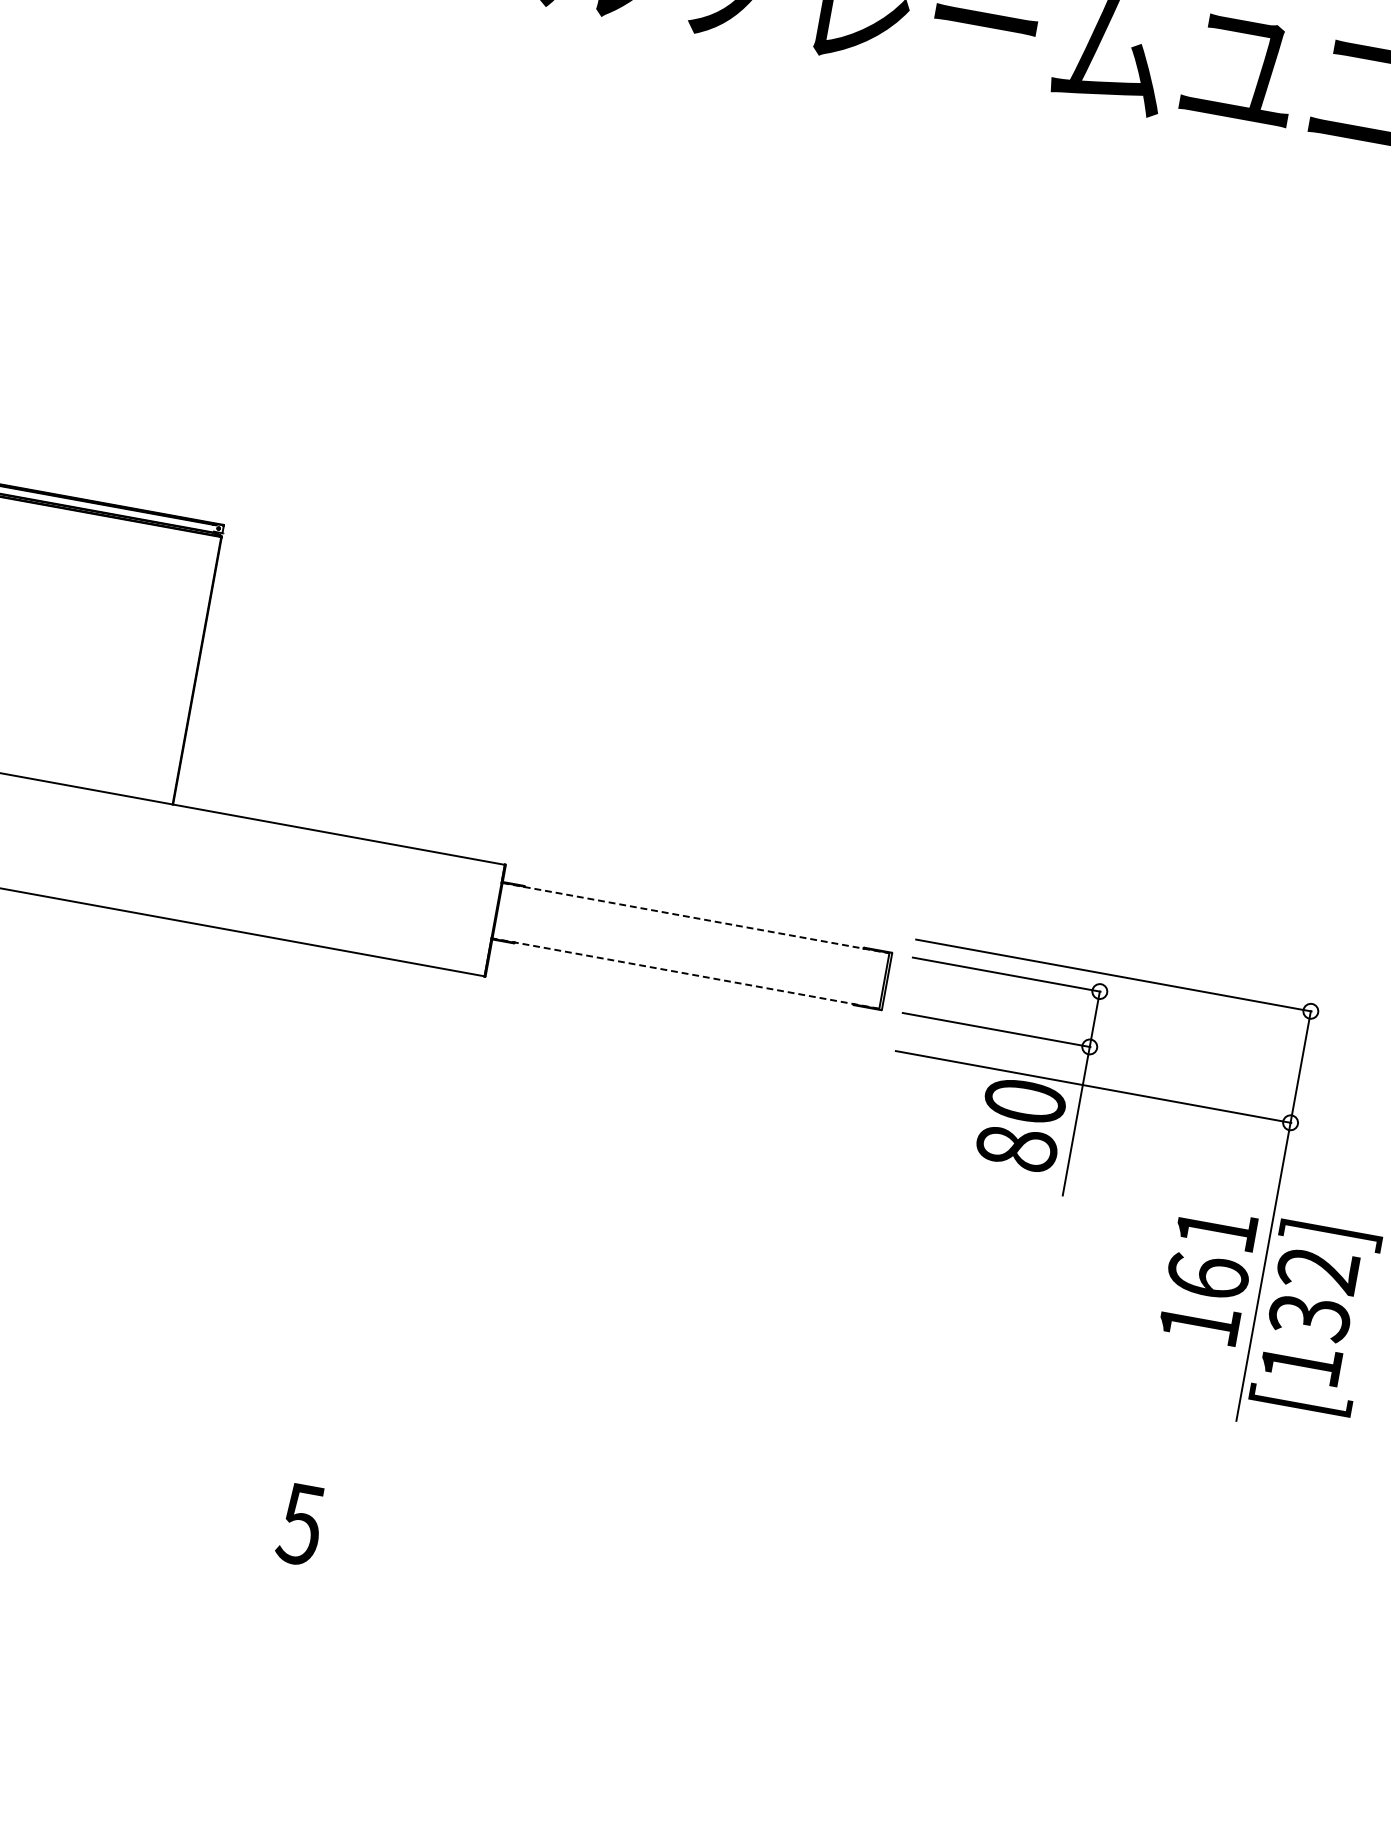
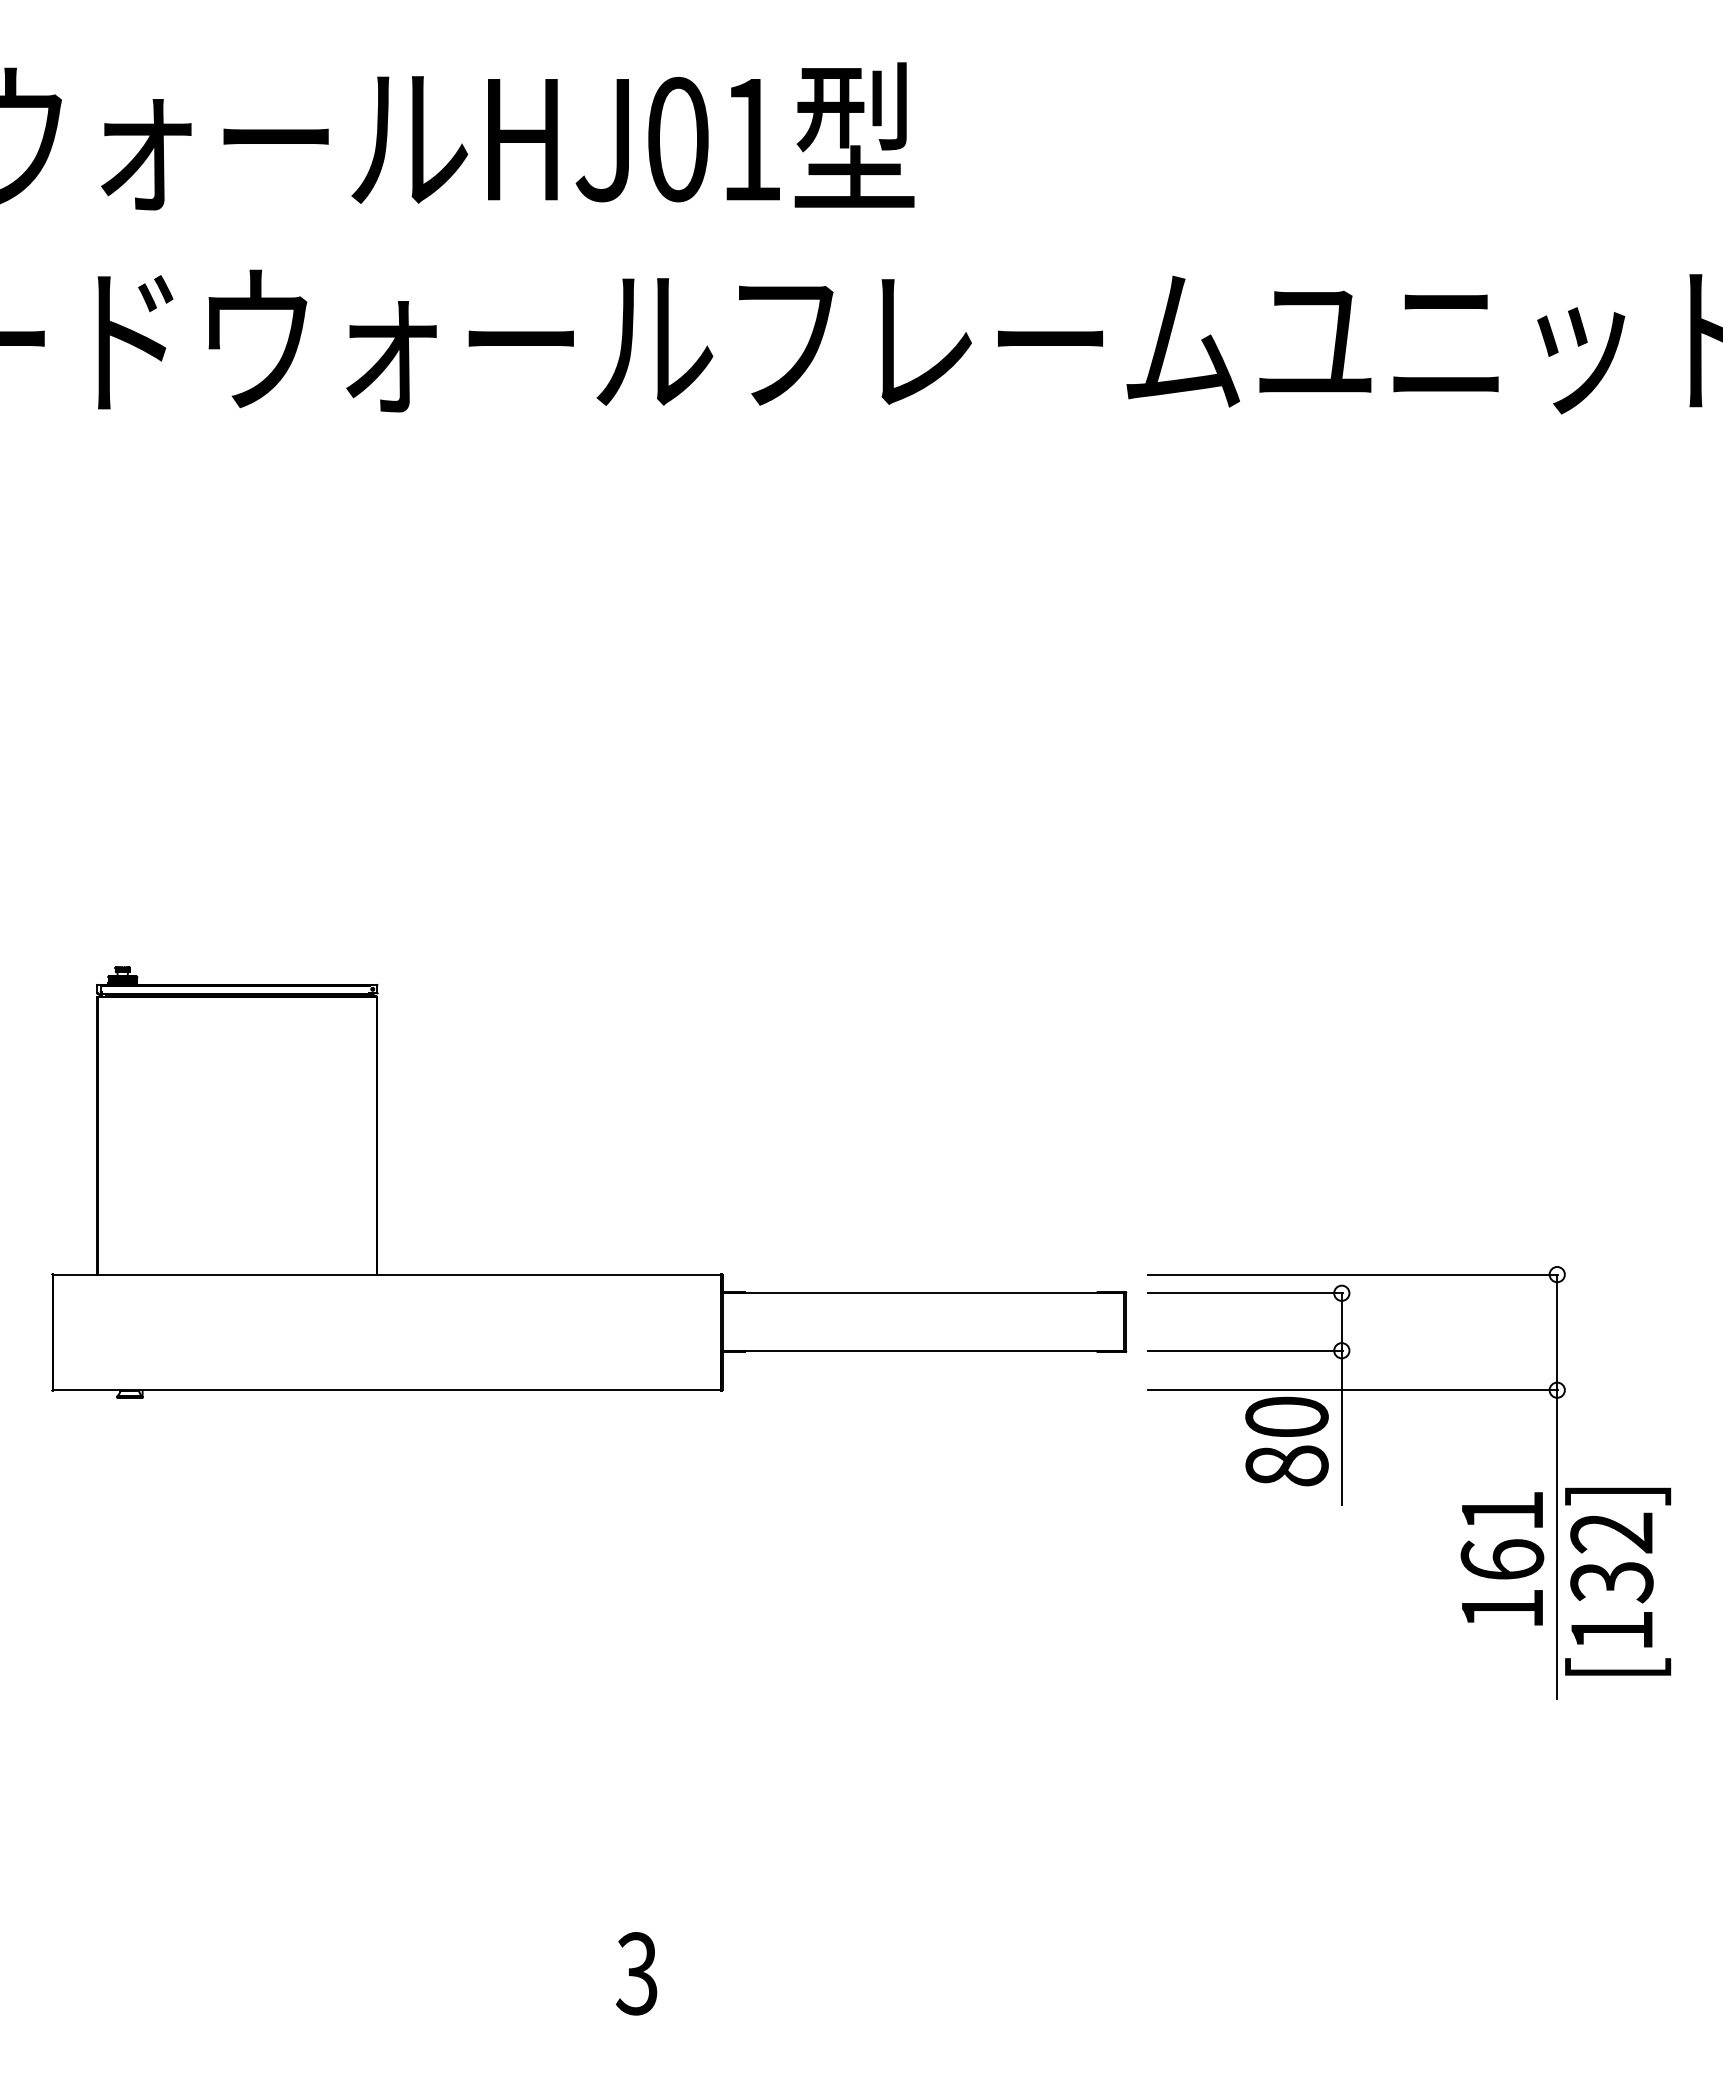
line: (696, 918) -> (923, 1293), dashed -> solid
line: (686, 973) -> (923, 1350), dashed -> solid
text: (300, 1523) -> (636, 1973), 5 -> 3

